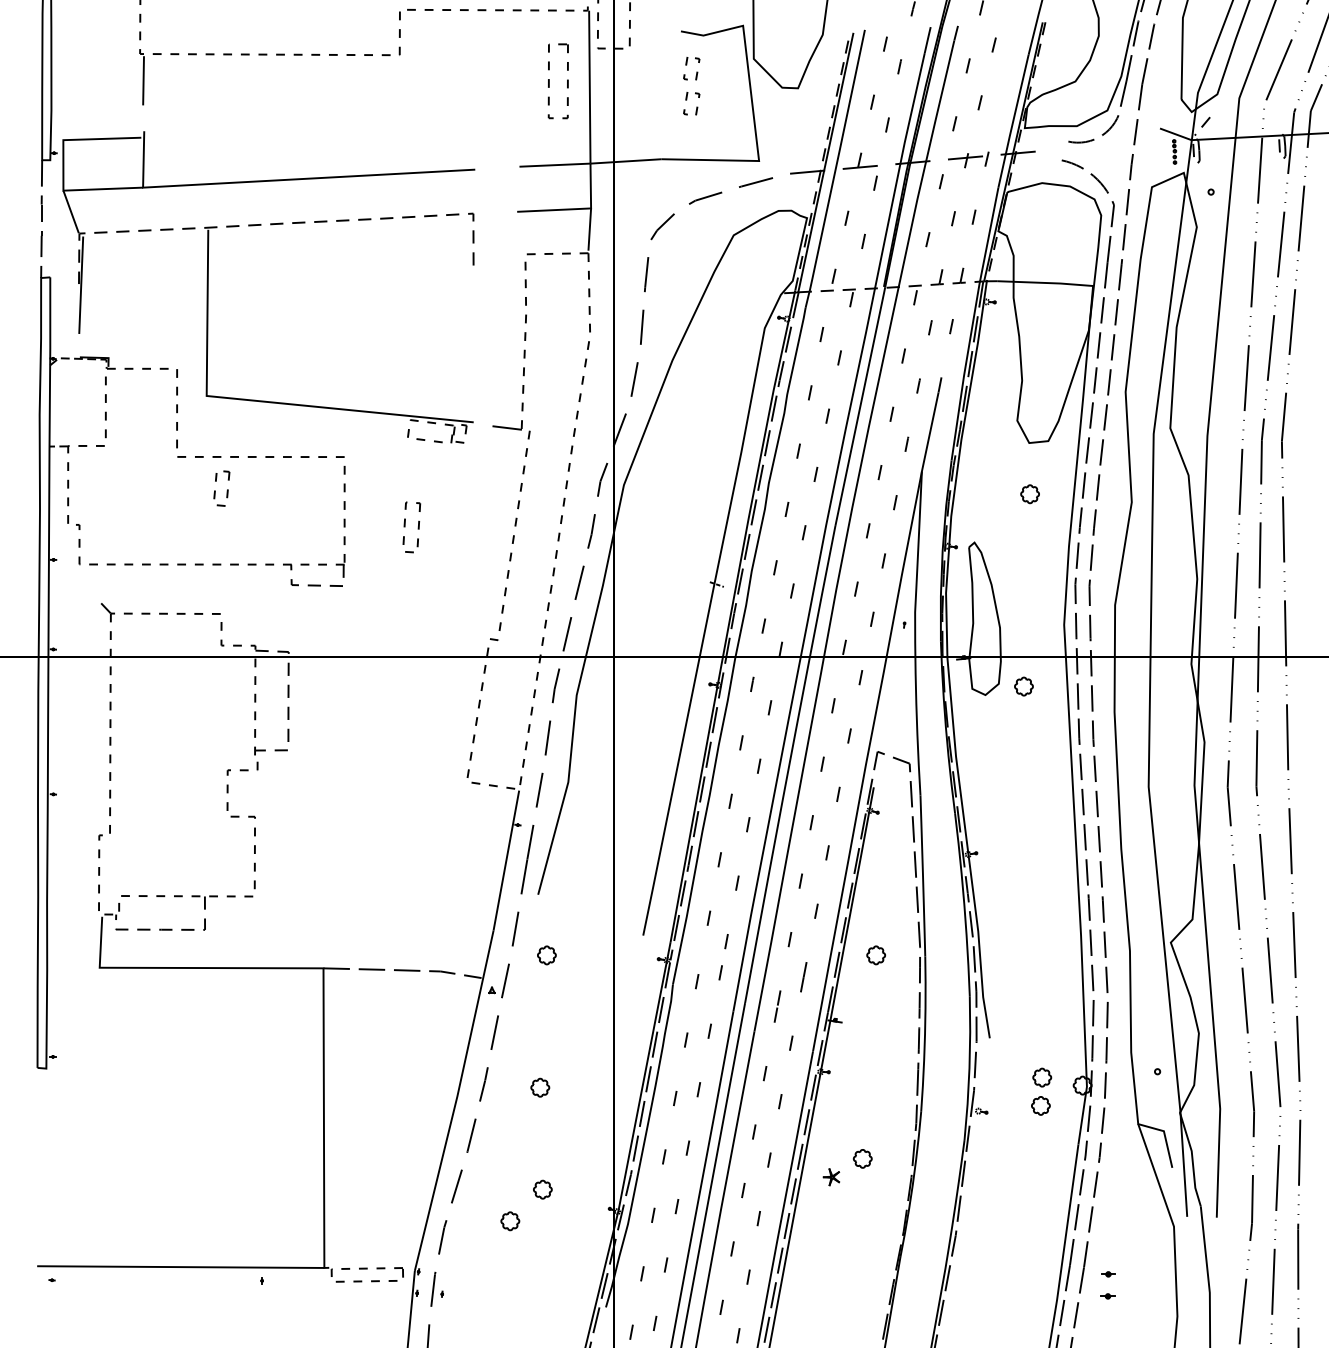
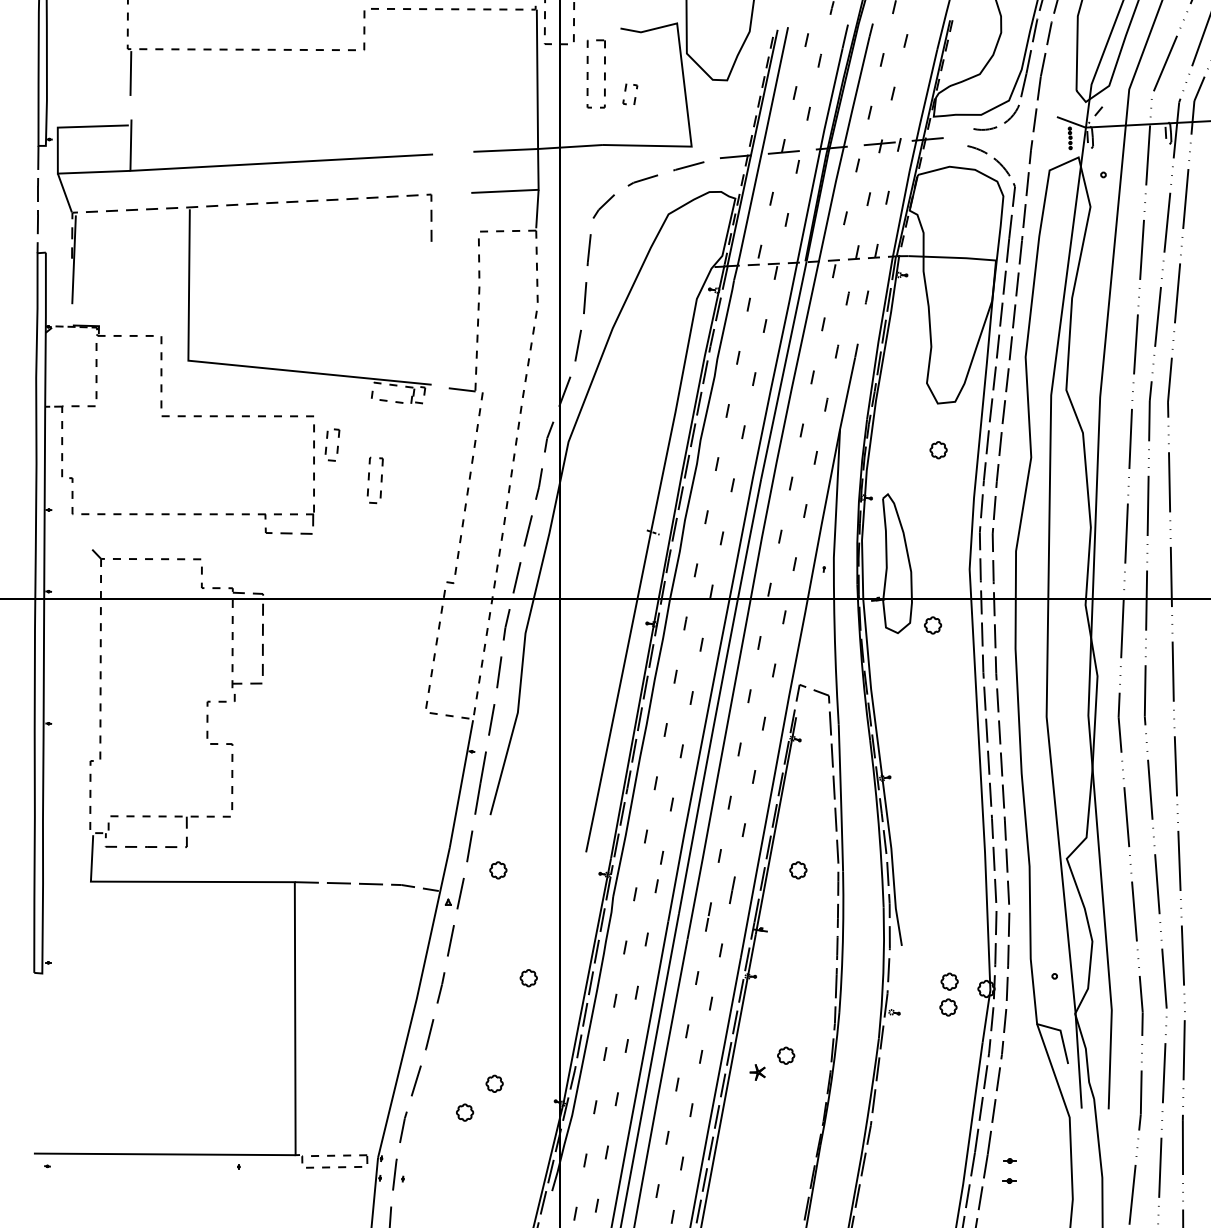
part: (691, 68) -> (630, 62), removed
part: (549, 81) -> (588, 74), moved
part: (221, 488) -> (332, 444), moved
part: (540, 1087) -> (528, 977), moved

